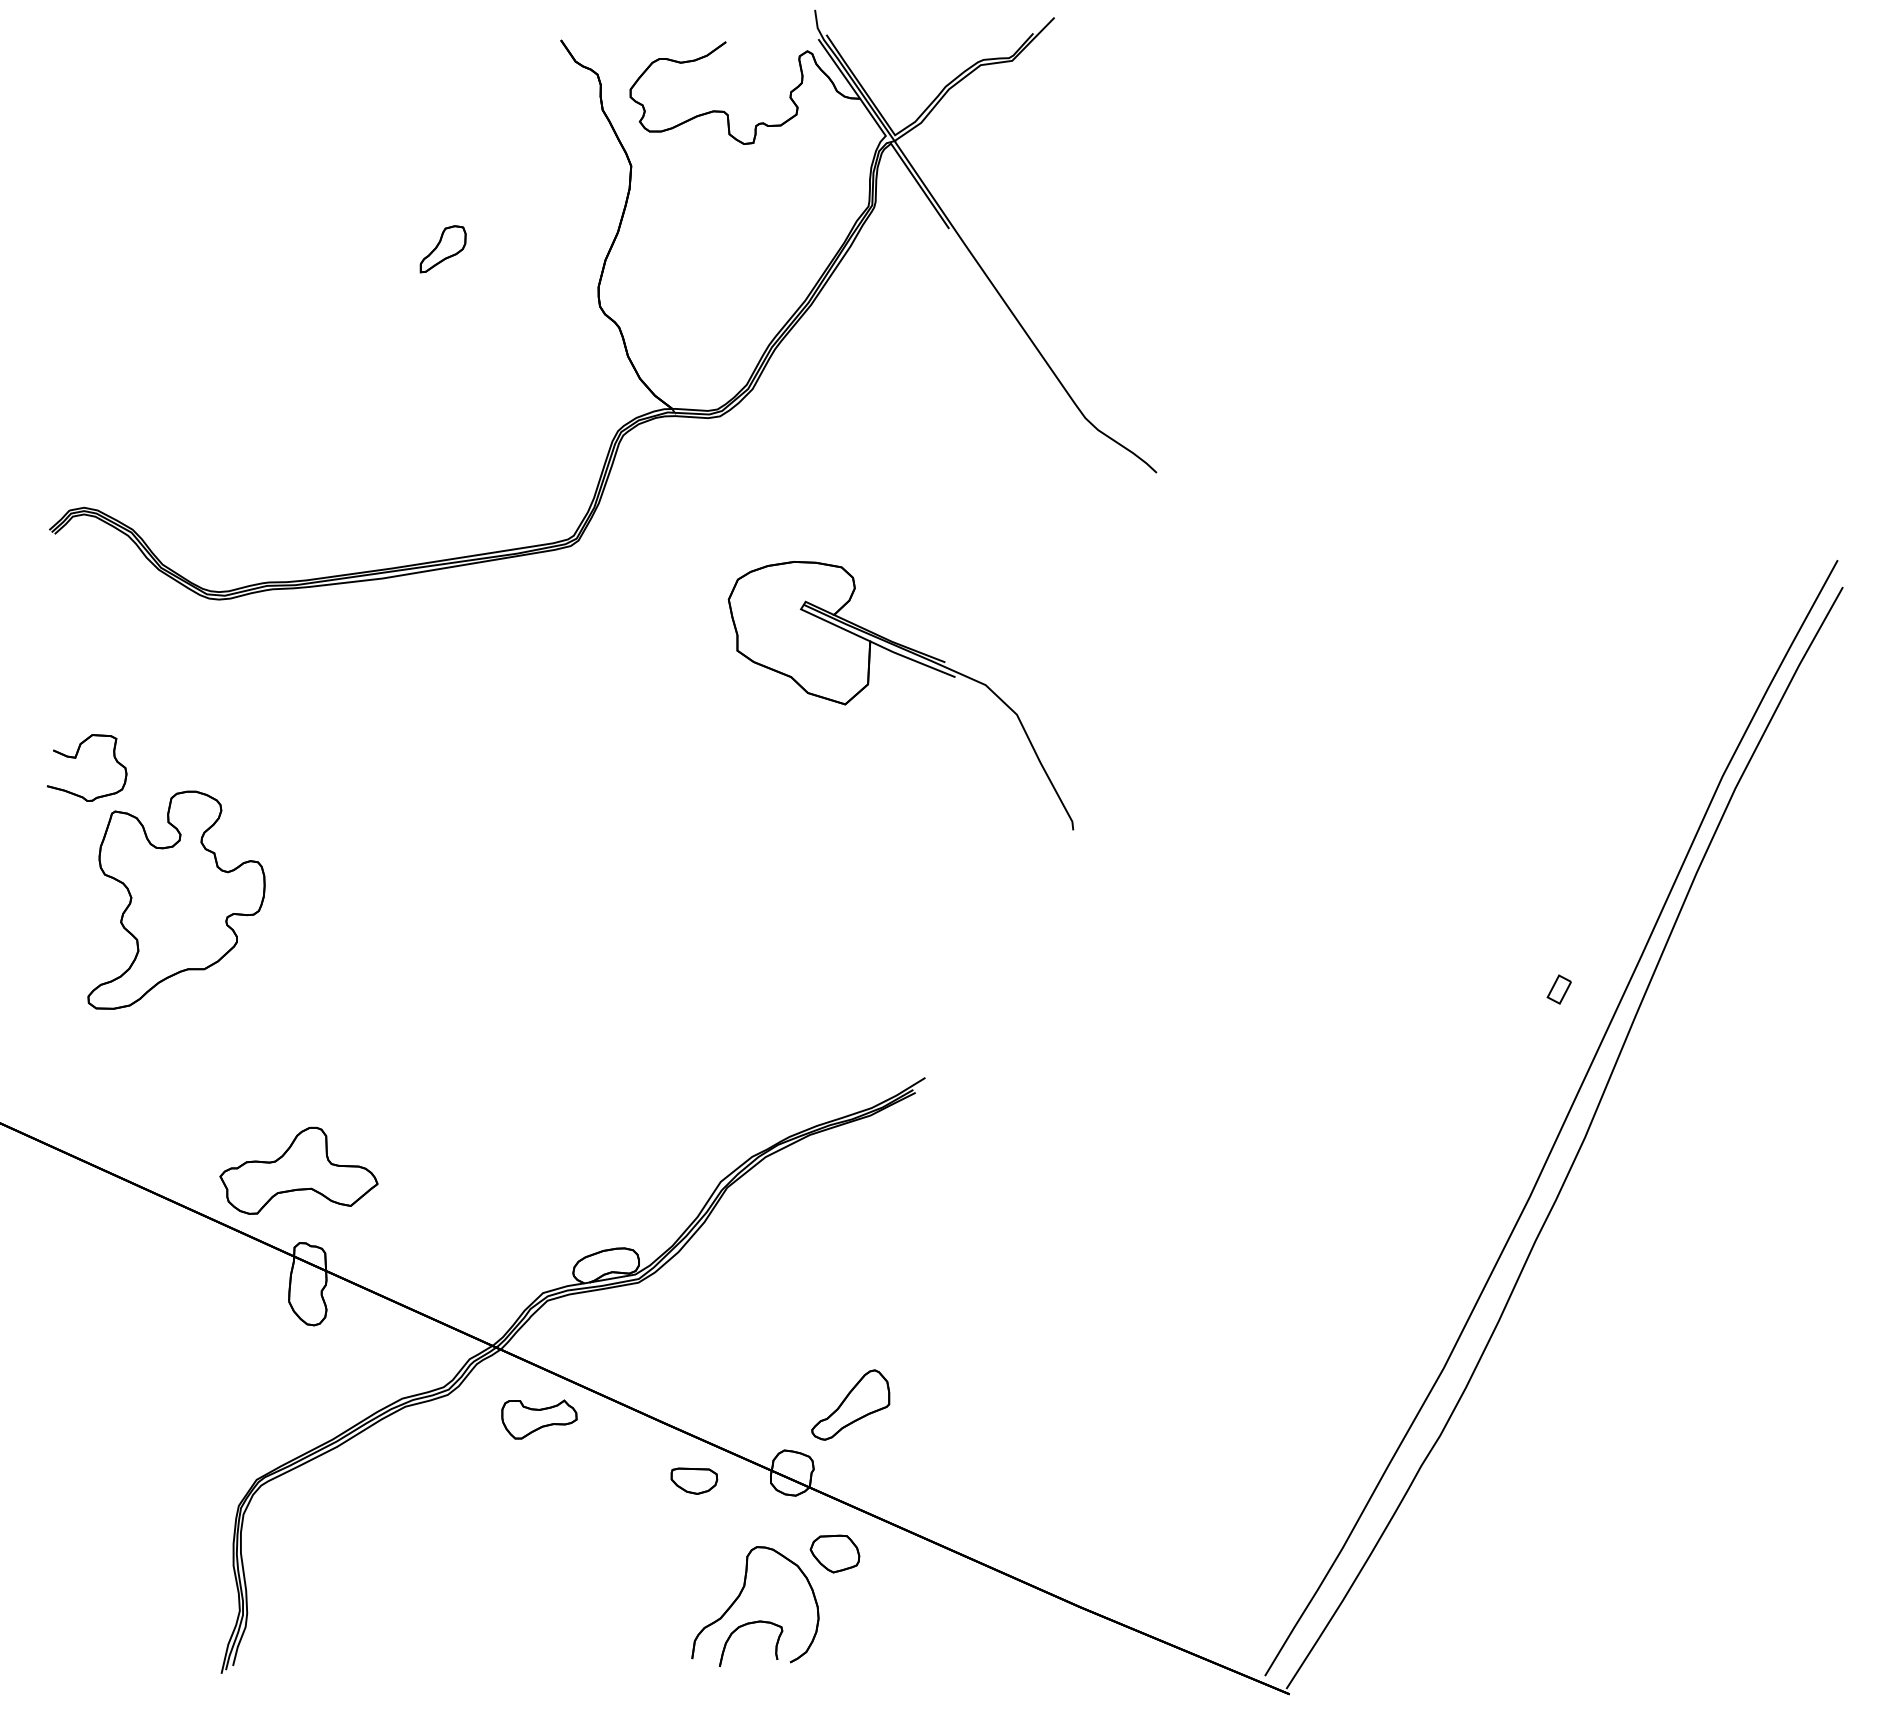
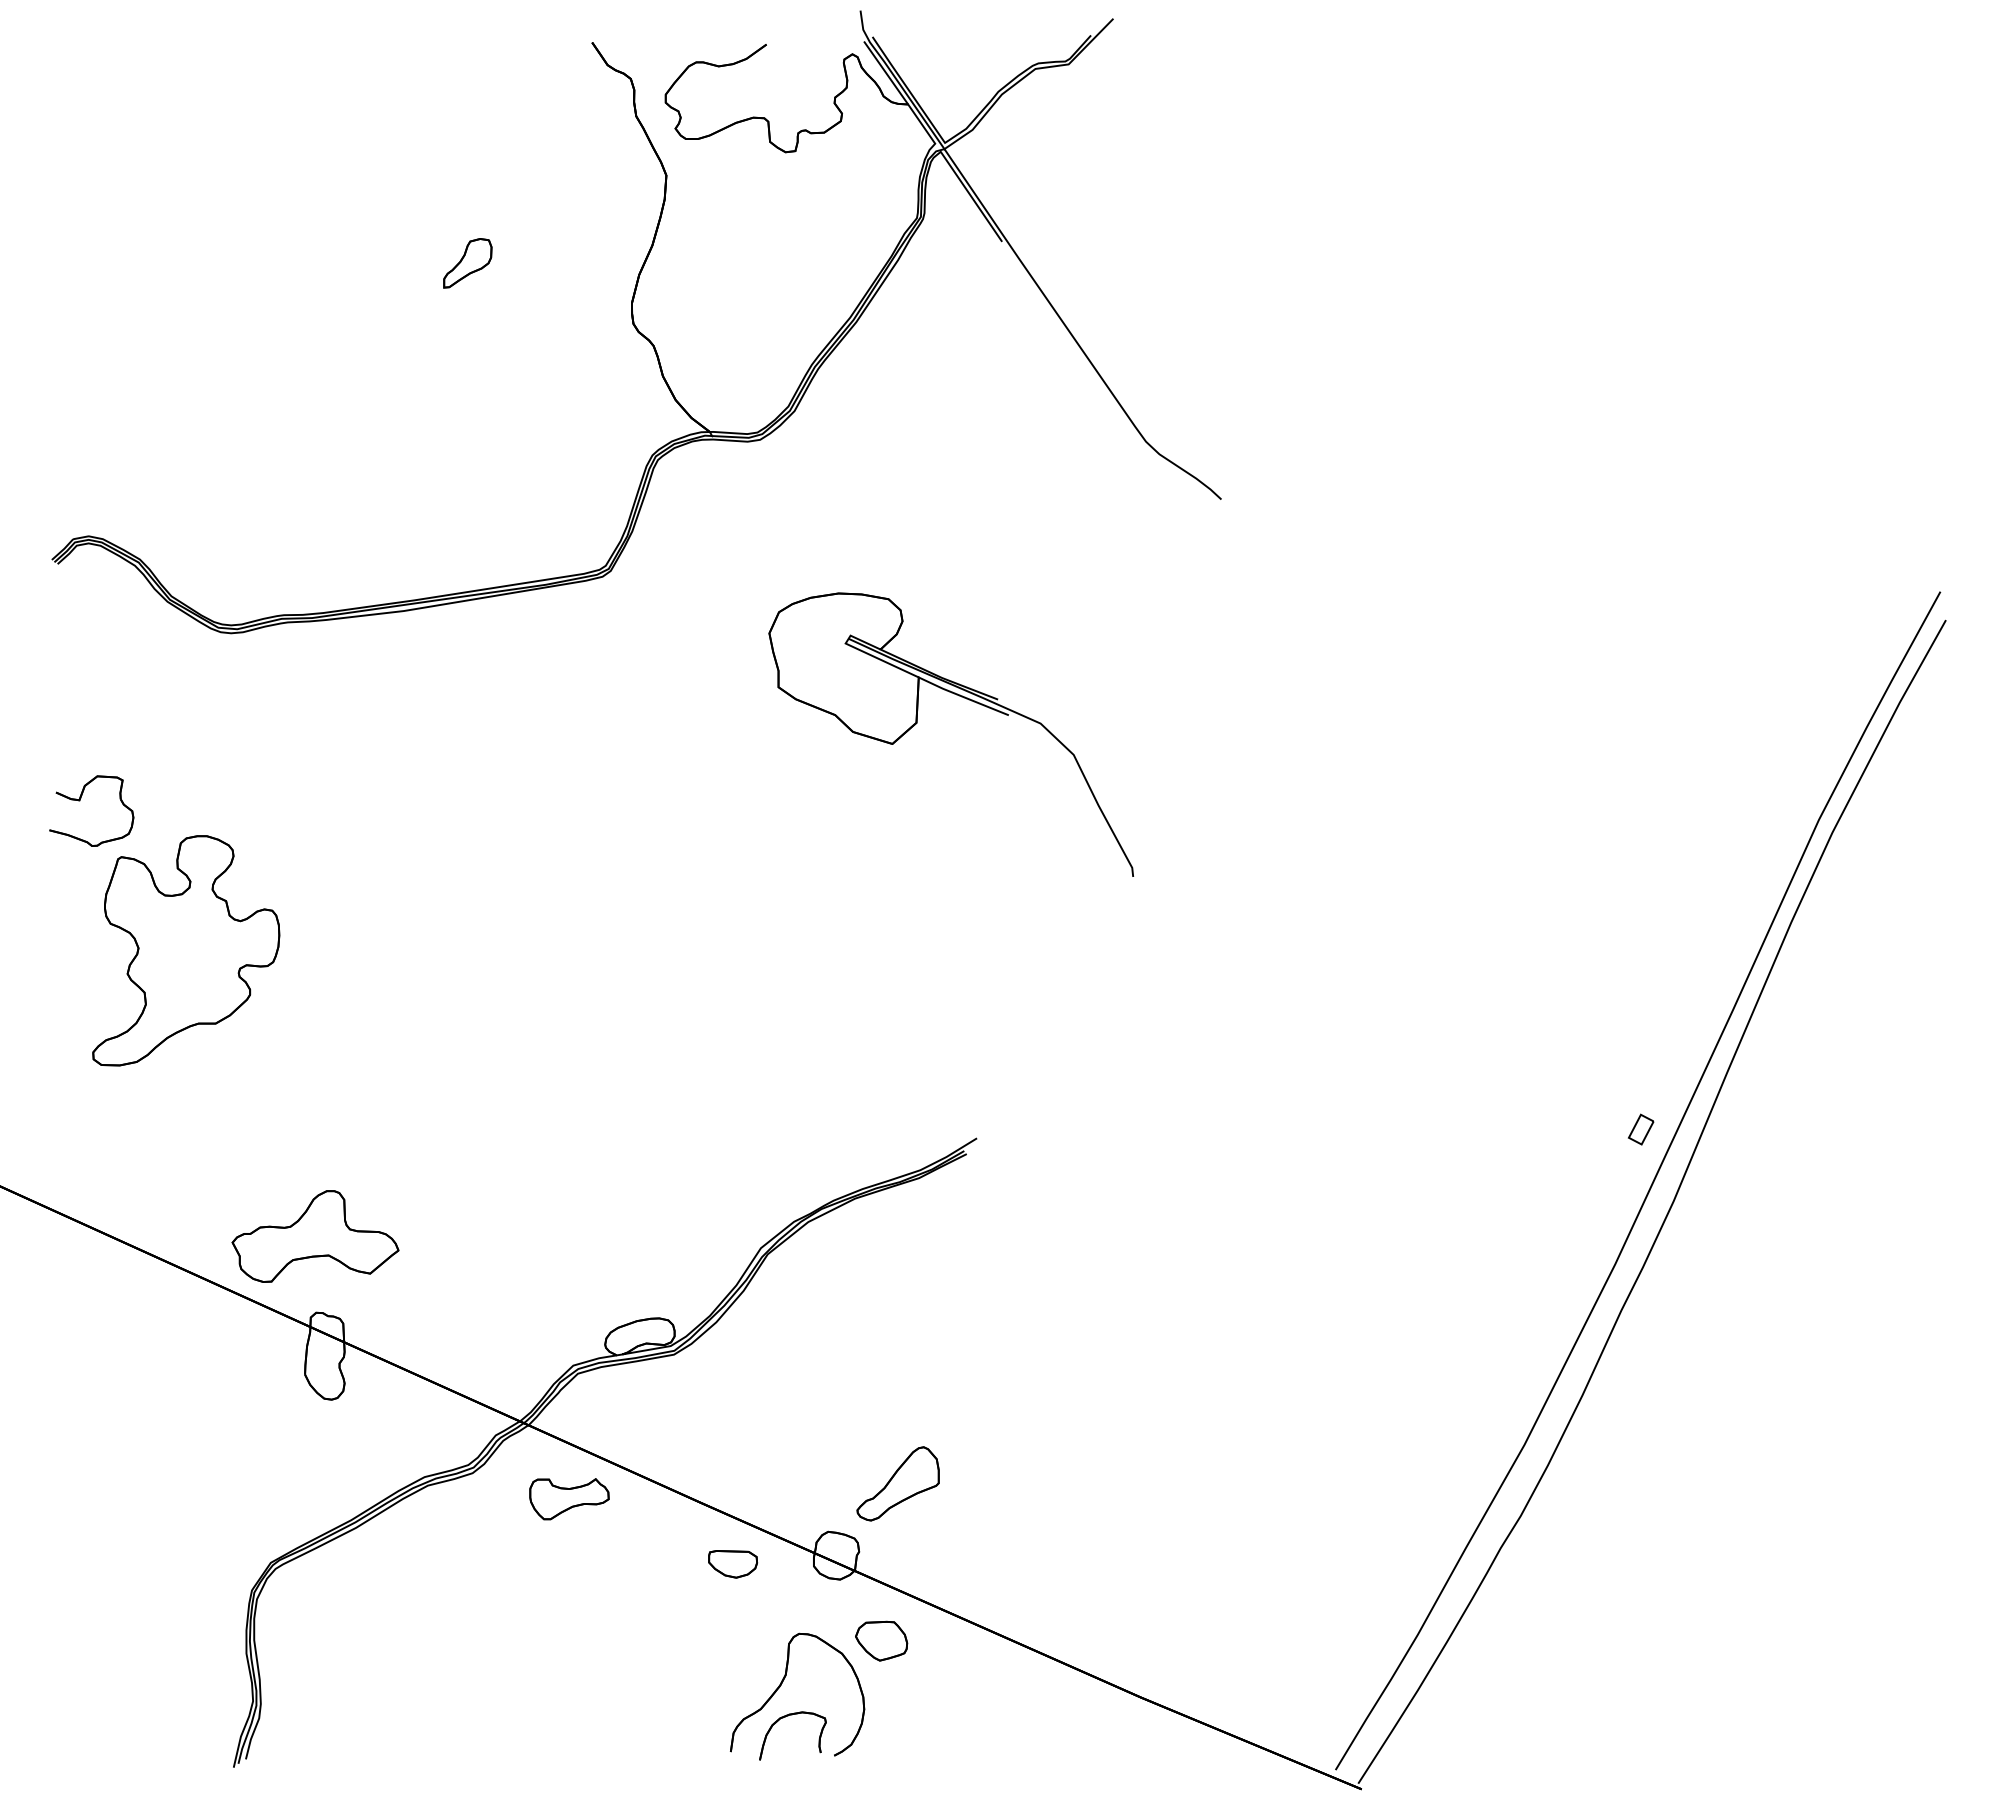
part: (1558, 989) -> (1640, 1129), moved

